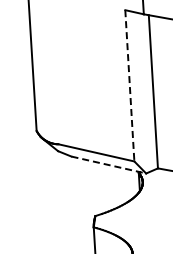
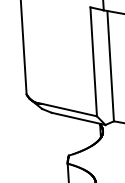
line: (129, 85) -> (93, 61), dashed -> solid
line: (109, 165) -> (79, 119), dashed -> solid

